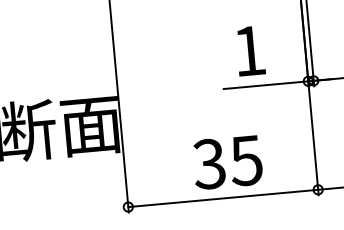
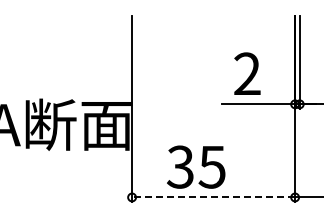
text: (249, 50) -> (247, 73), 1 -> 2
text: (228, 161) -> (196, 166), moved
line: (223, 198) -> (213, 197), solid -> dashed

